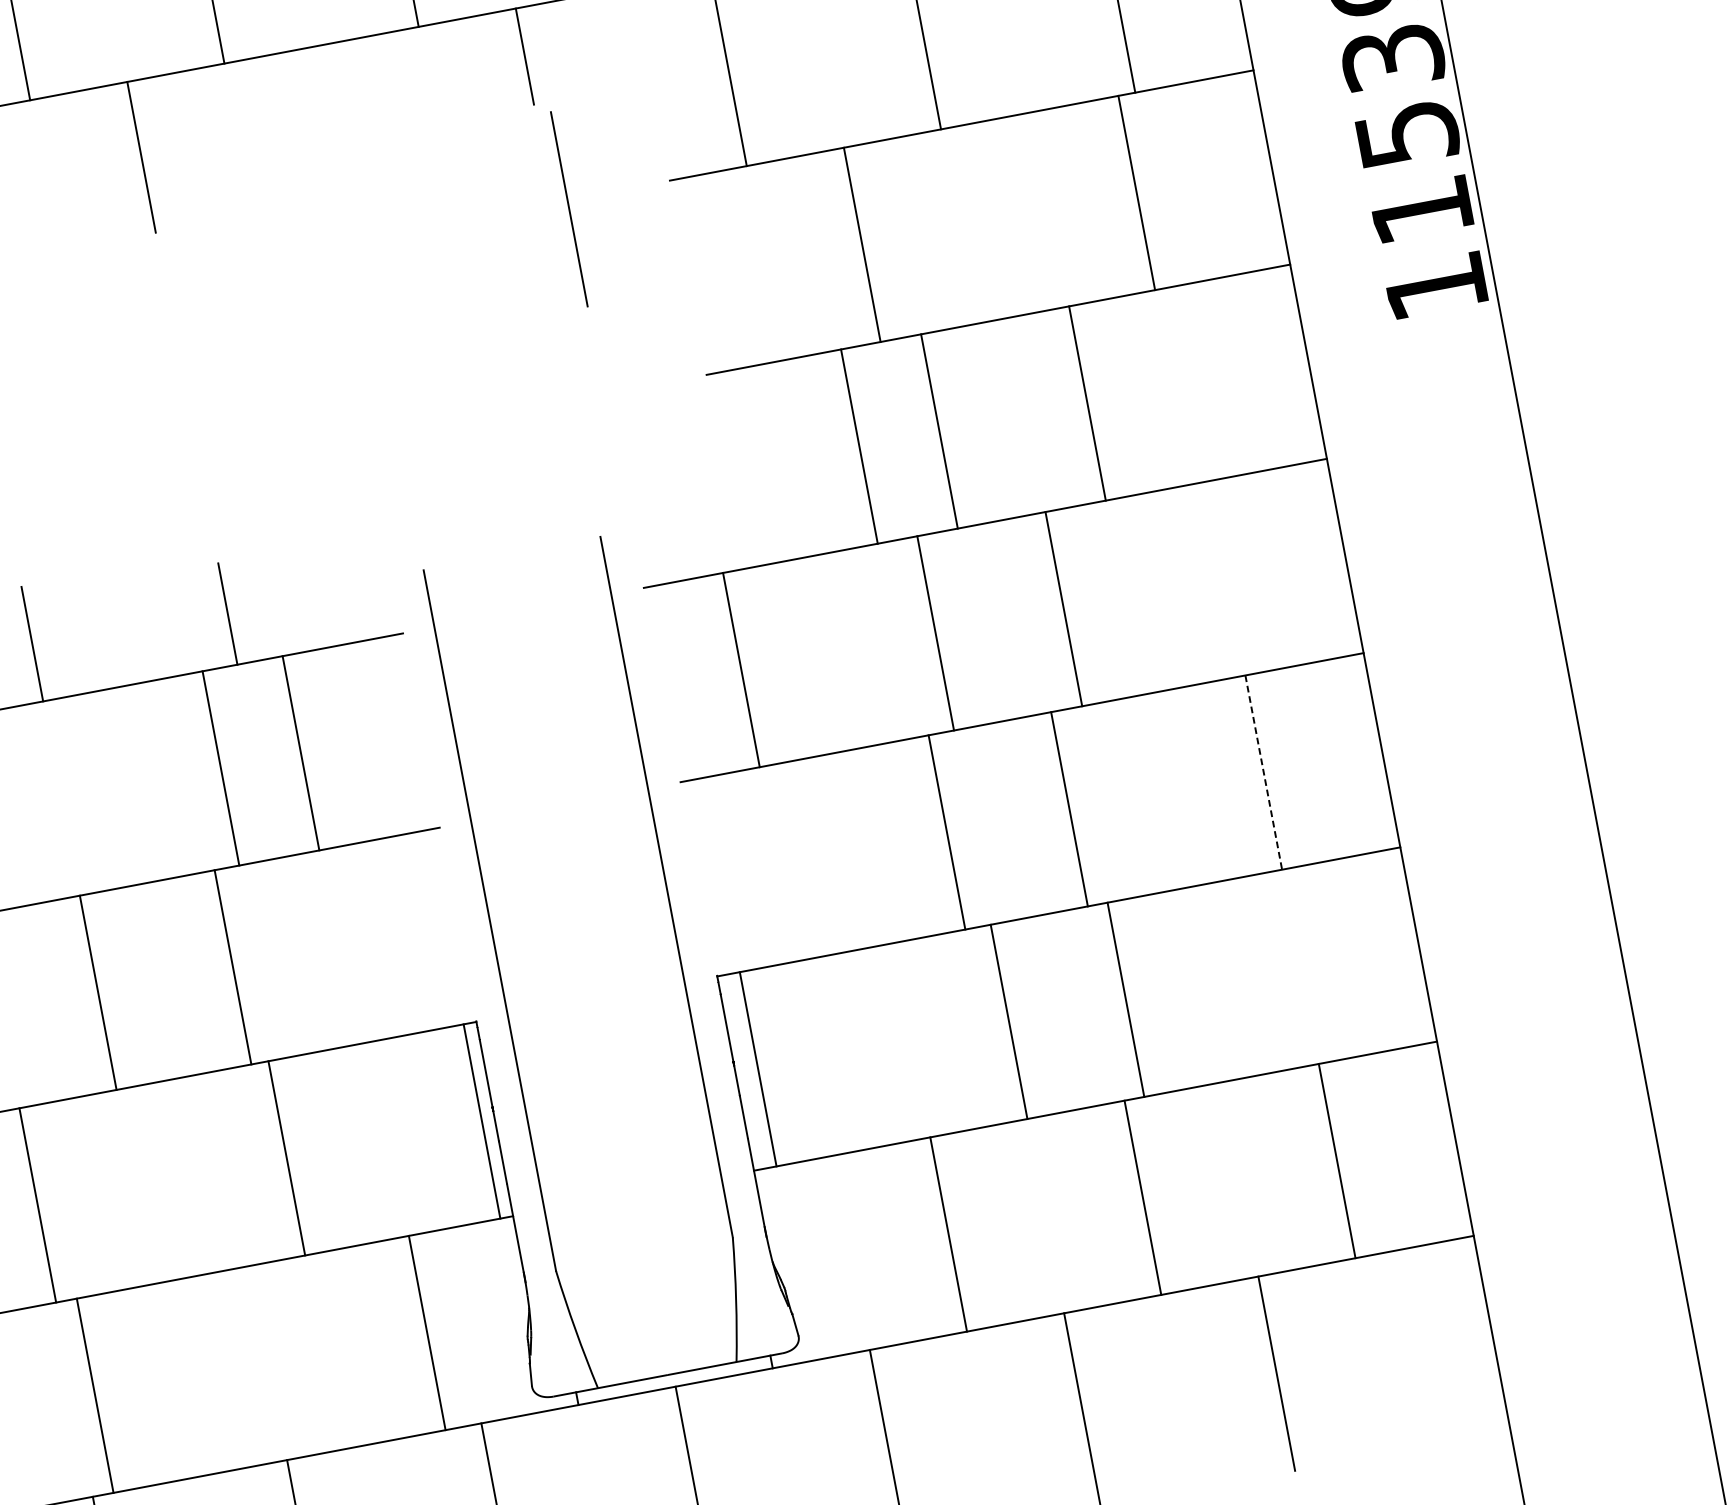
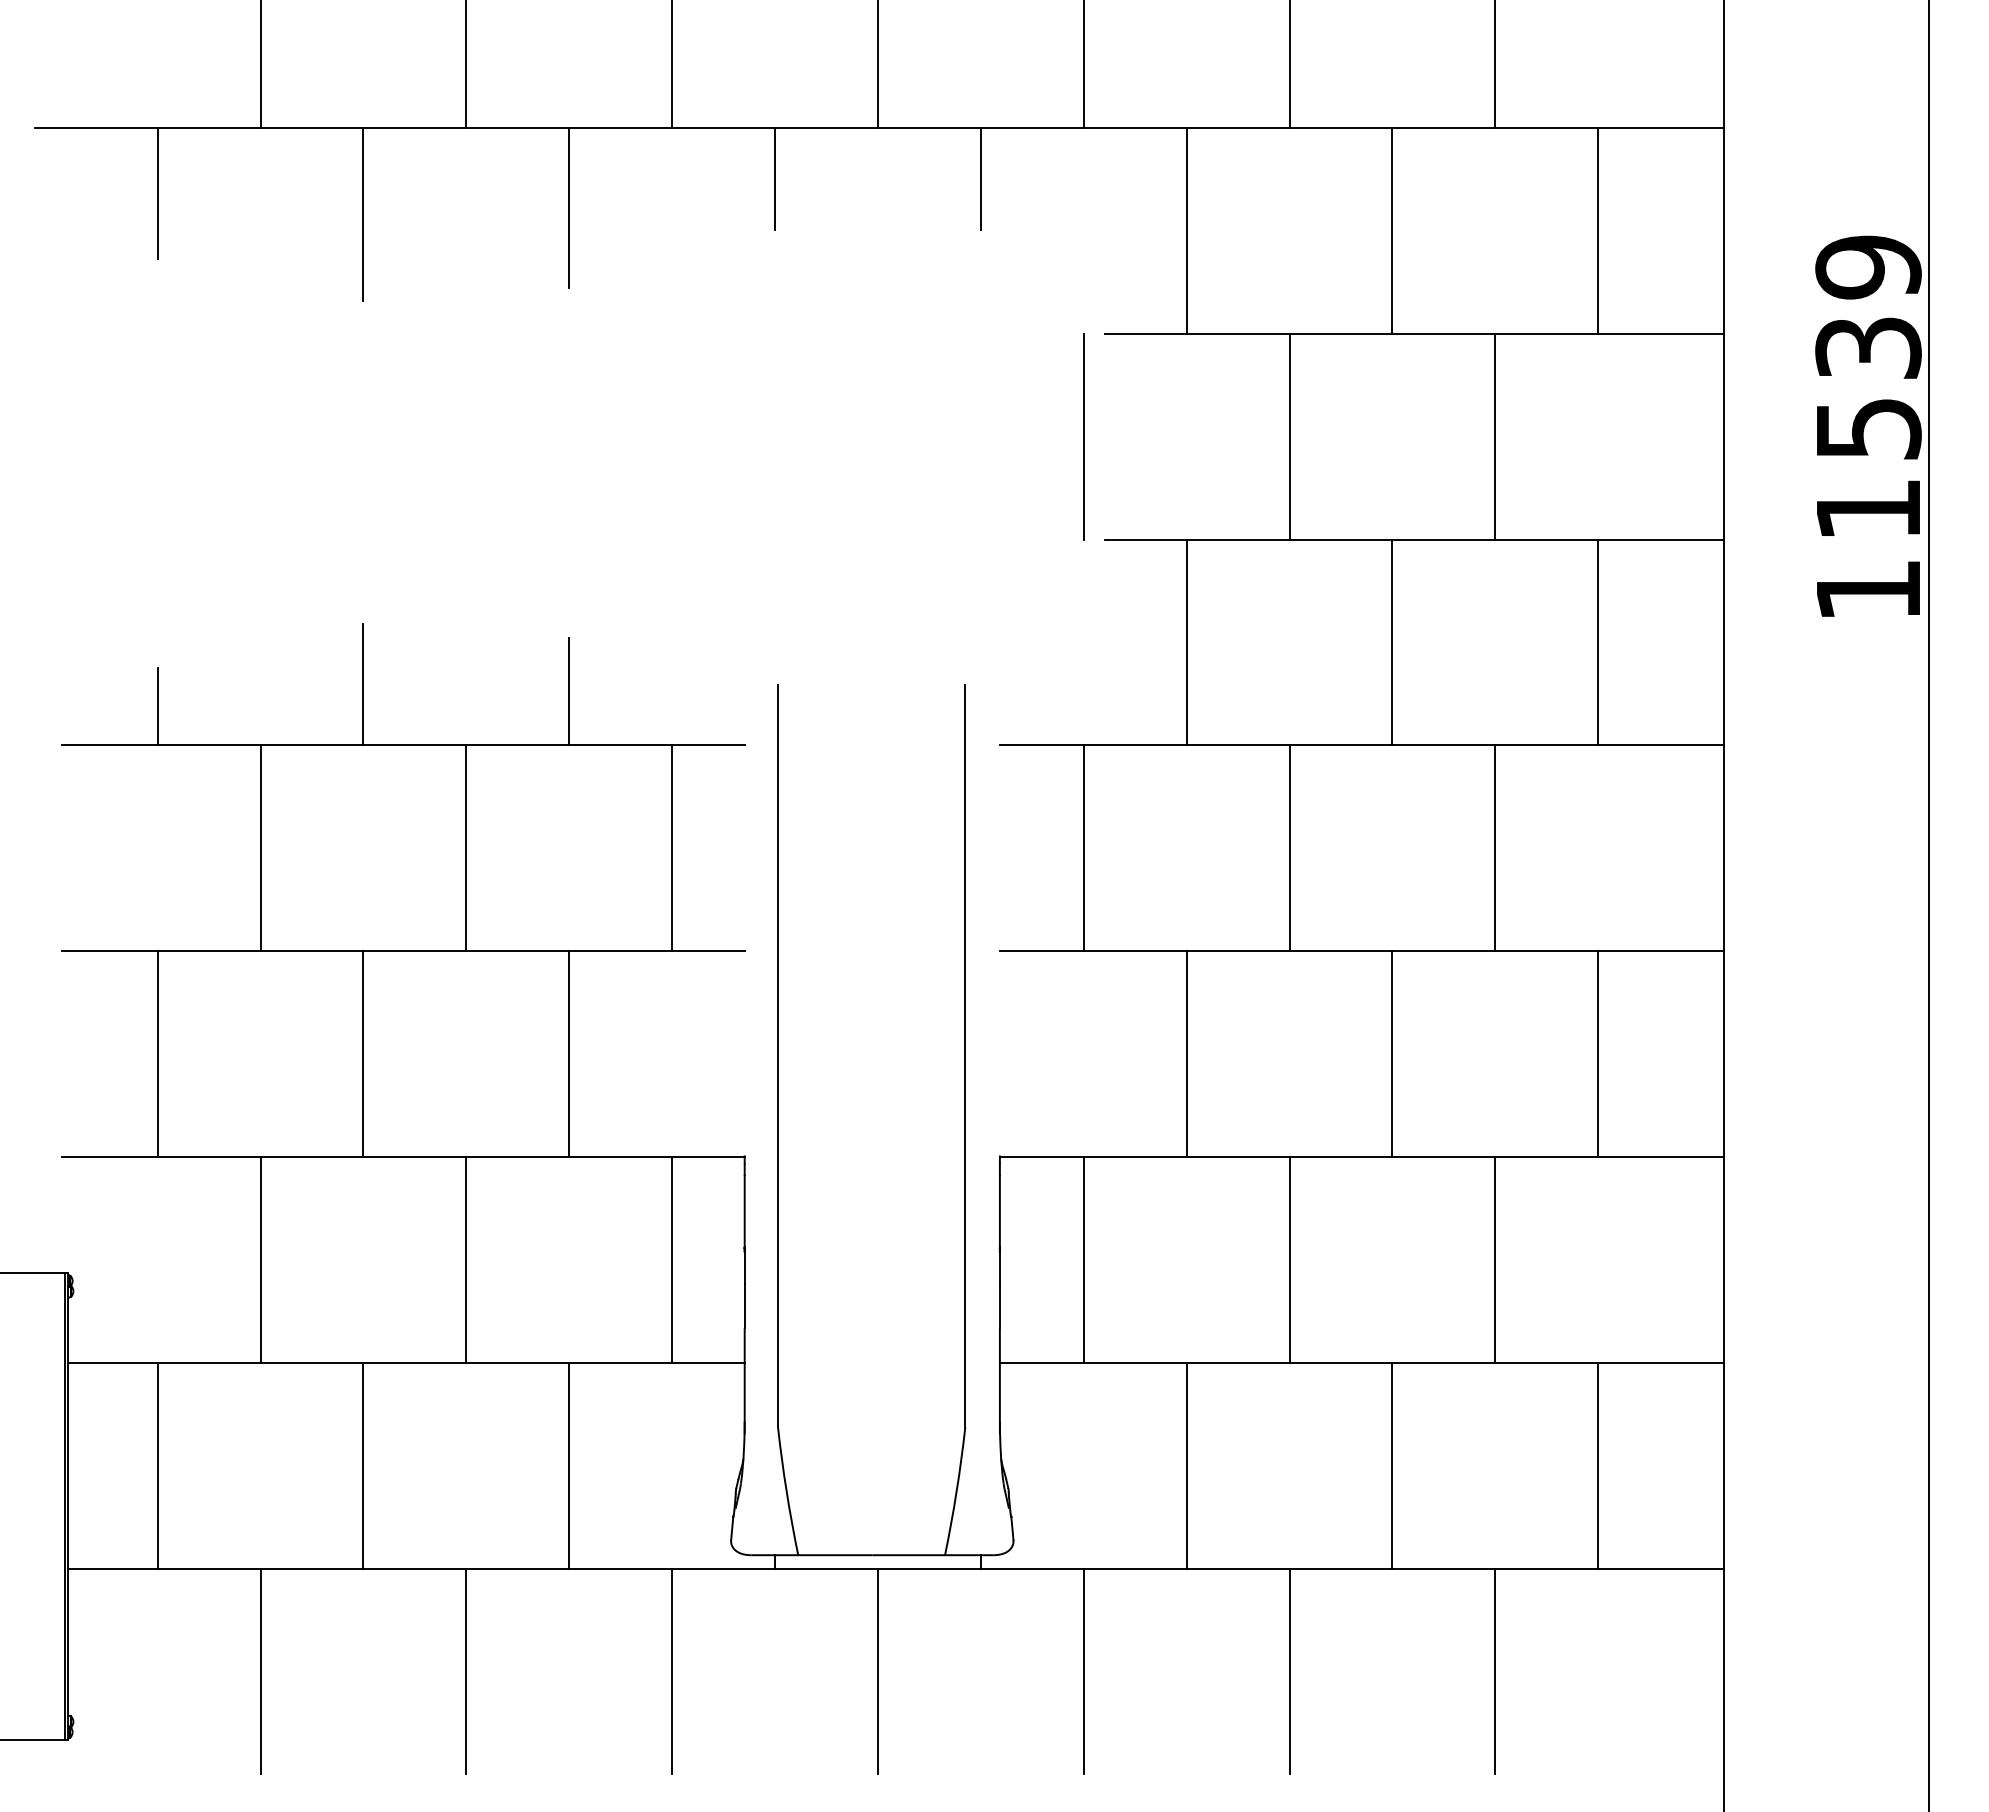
line: (330, 92) -> (775, 178), added
line: (1136, 192) -> (1495, 436), moved
line: (569, 209) -> (1083, 436), moved
line: (1087, 403) -> (1598, 642), moved
line: (939, 431) -> (1392, 642), moved
line: (859, 446) -> (1186, 642), moved
line: (1064, 609) -> (1495, 848), moved
line: (301, 753) -> (672, 848), moved
line: (221, 768) -> (466, 848), moved
line: (1264, 772) -> (1598, 1054), dashed -> solid
line: (946, 832) -> (1186, 1054), moved
line: (233, 967) -> (569, 1054), moved
line: (1125, 999) -> (1495, 1259), moved
line: (757, 1068) -> (1083, 1259), moved
line: (482, 1120) -> (672, 1259), moved
line: (286, 1157) -> (466, 1259), moved
line: (427, 1332) -> (569, 1465), moved
line: (95, 1395) -> (363, 1465), moved

